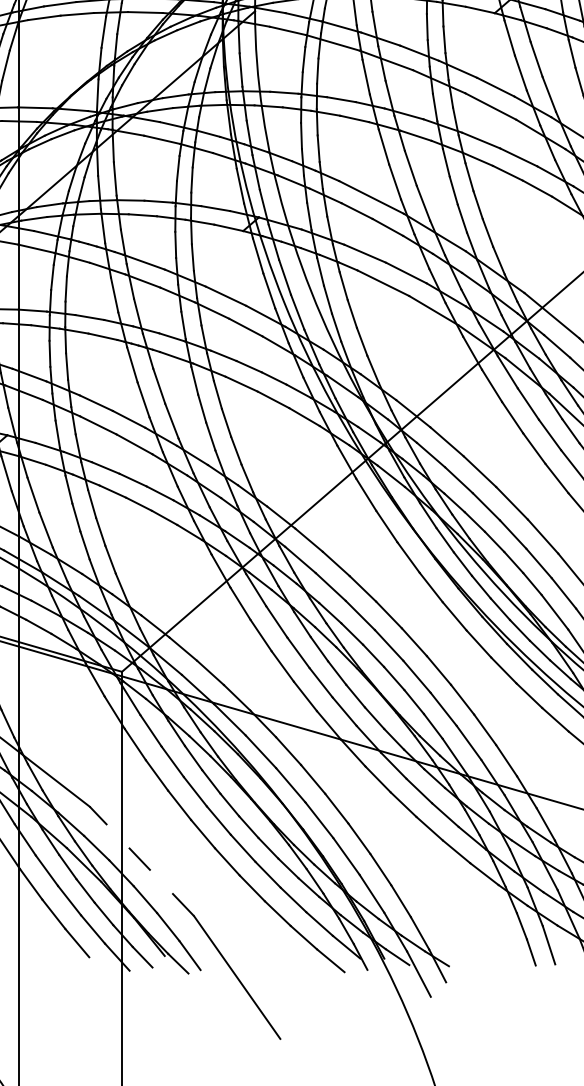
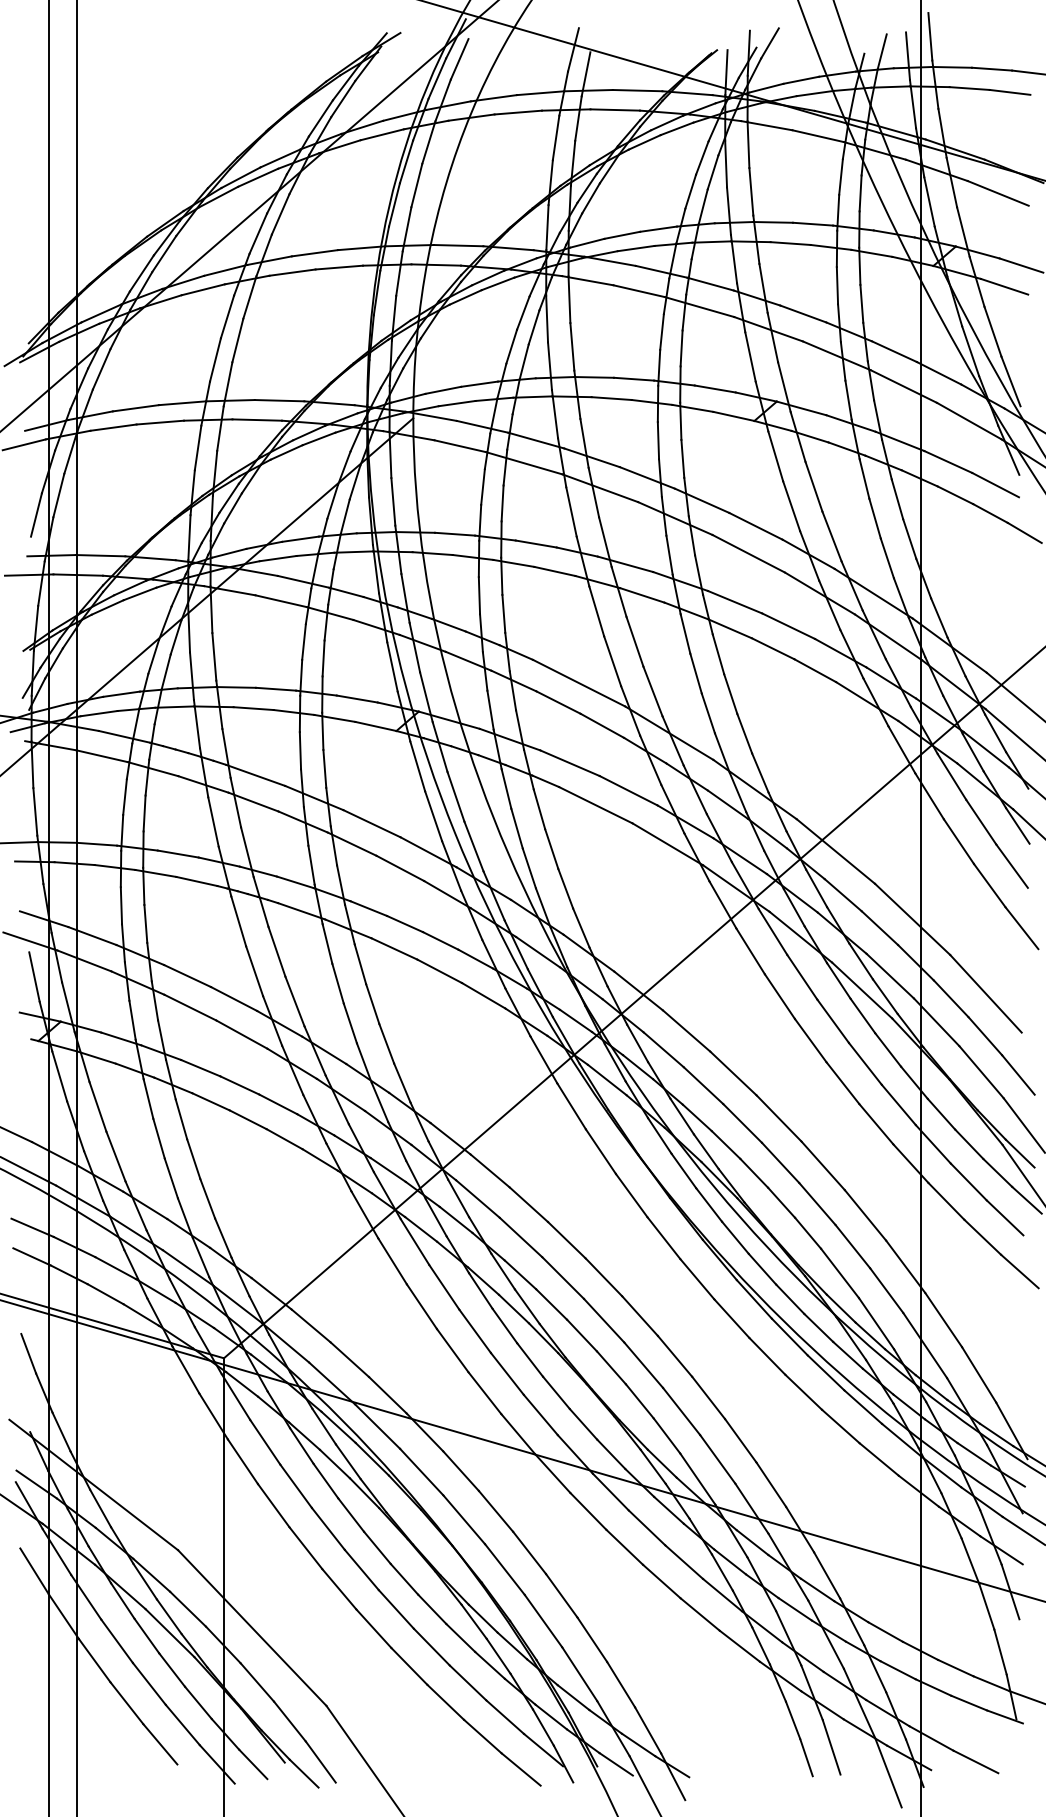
line: (142, 861) -> (252, 1628), dashed -> solid

